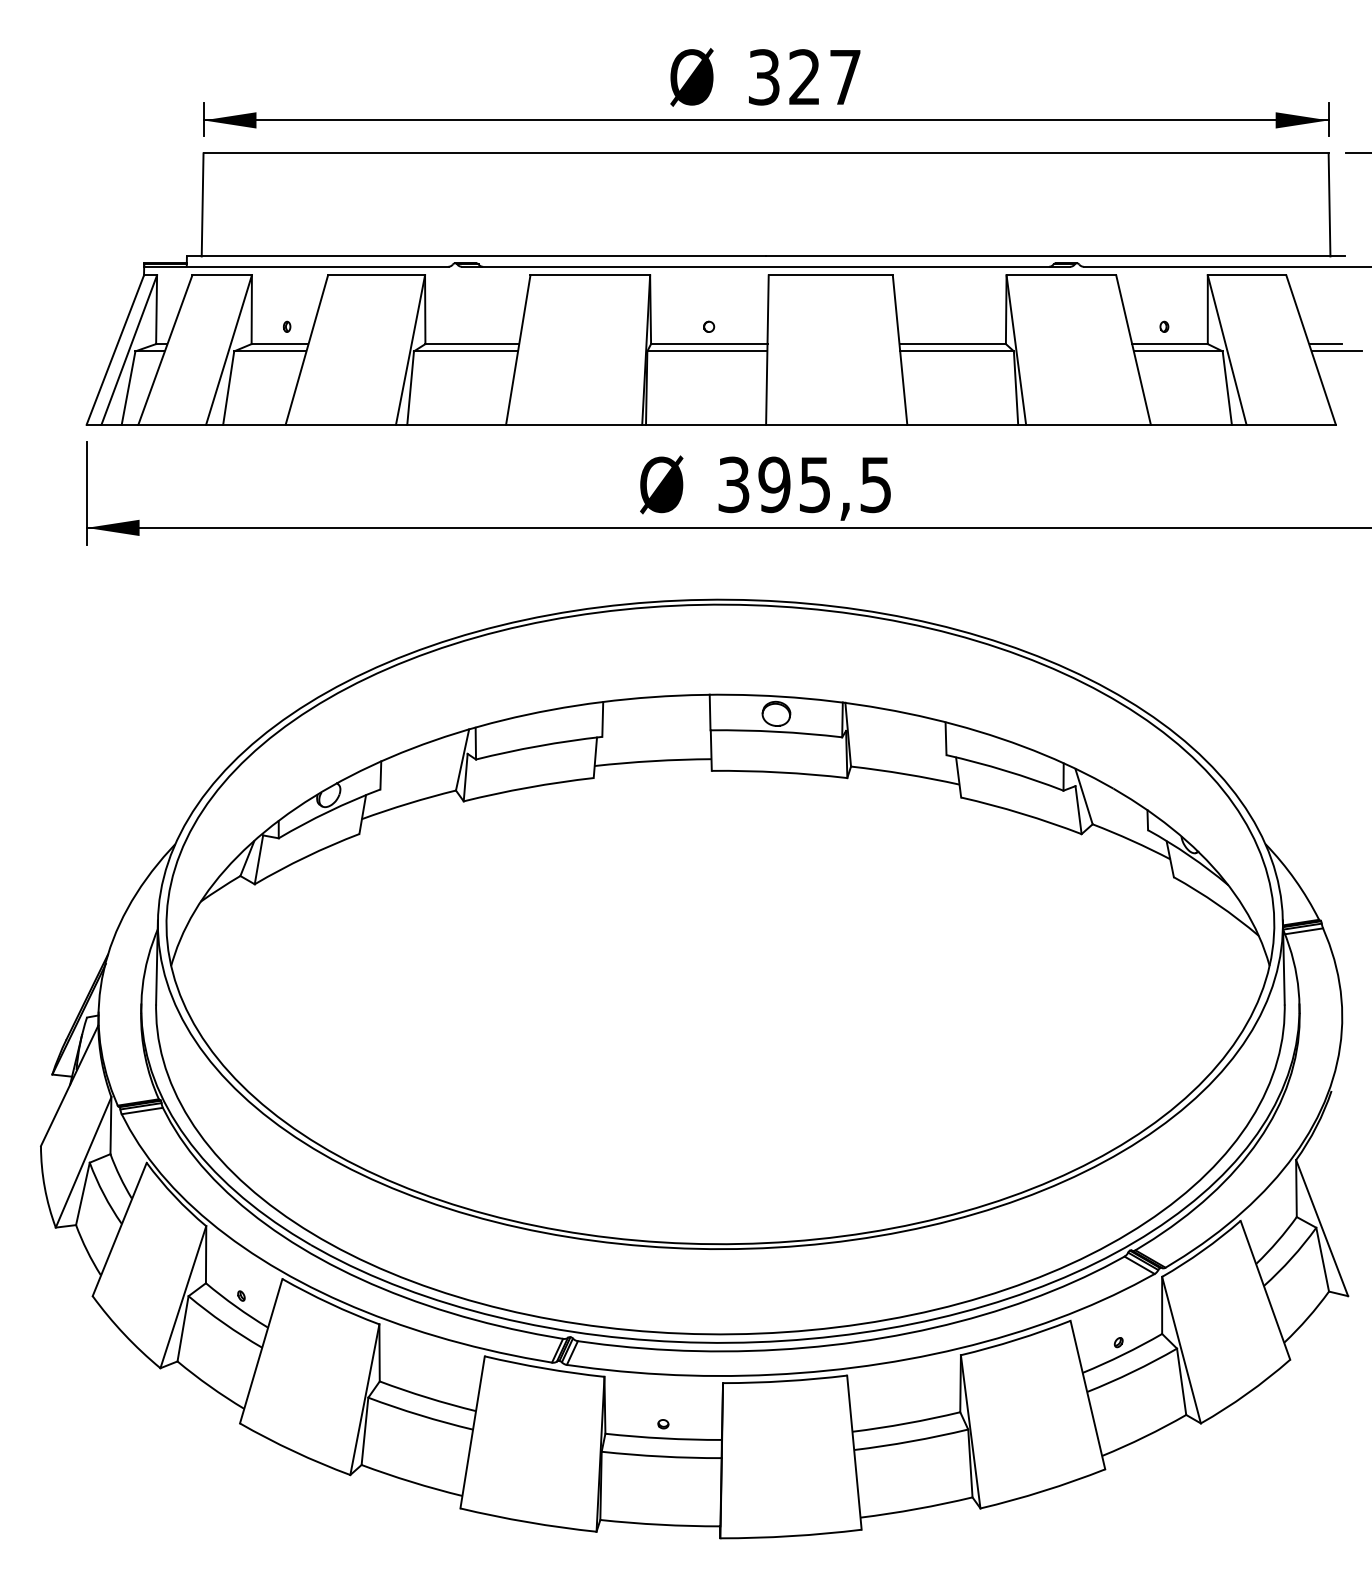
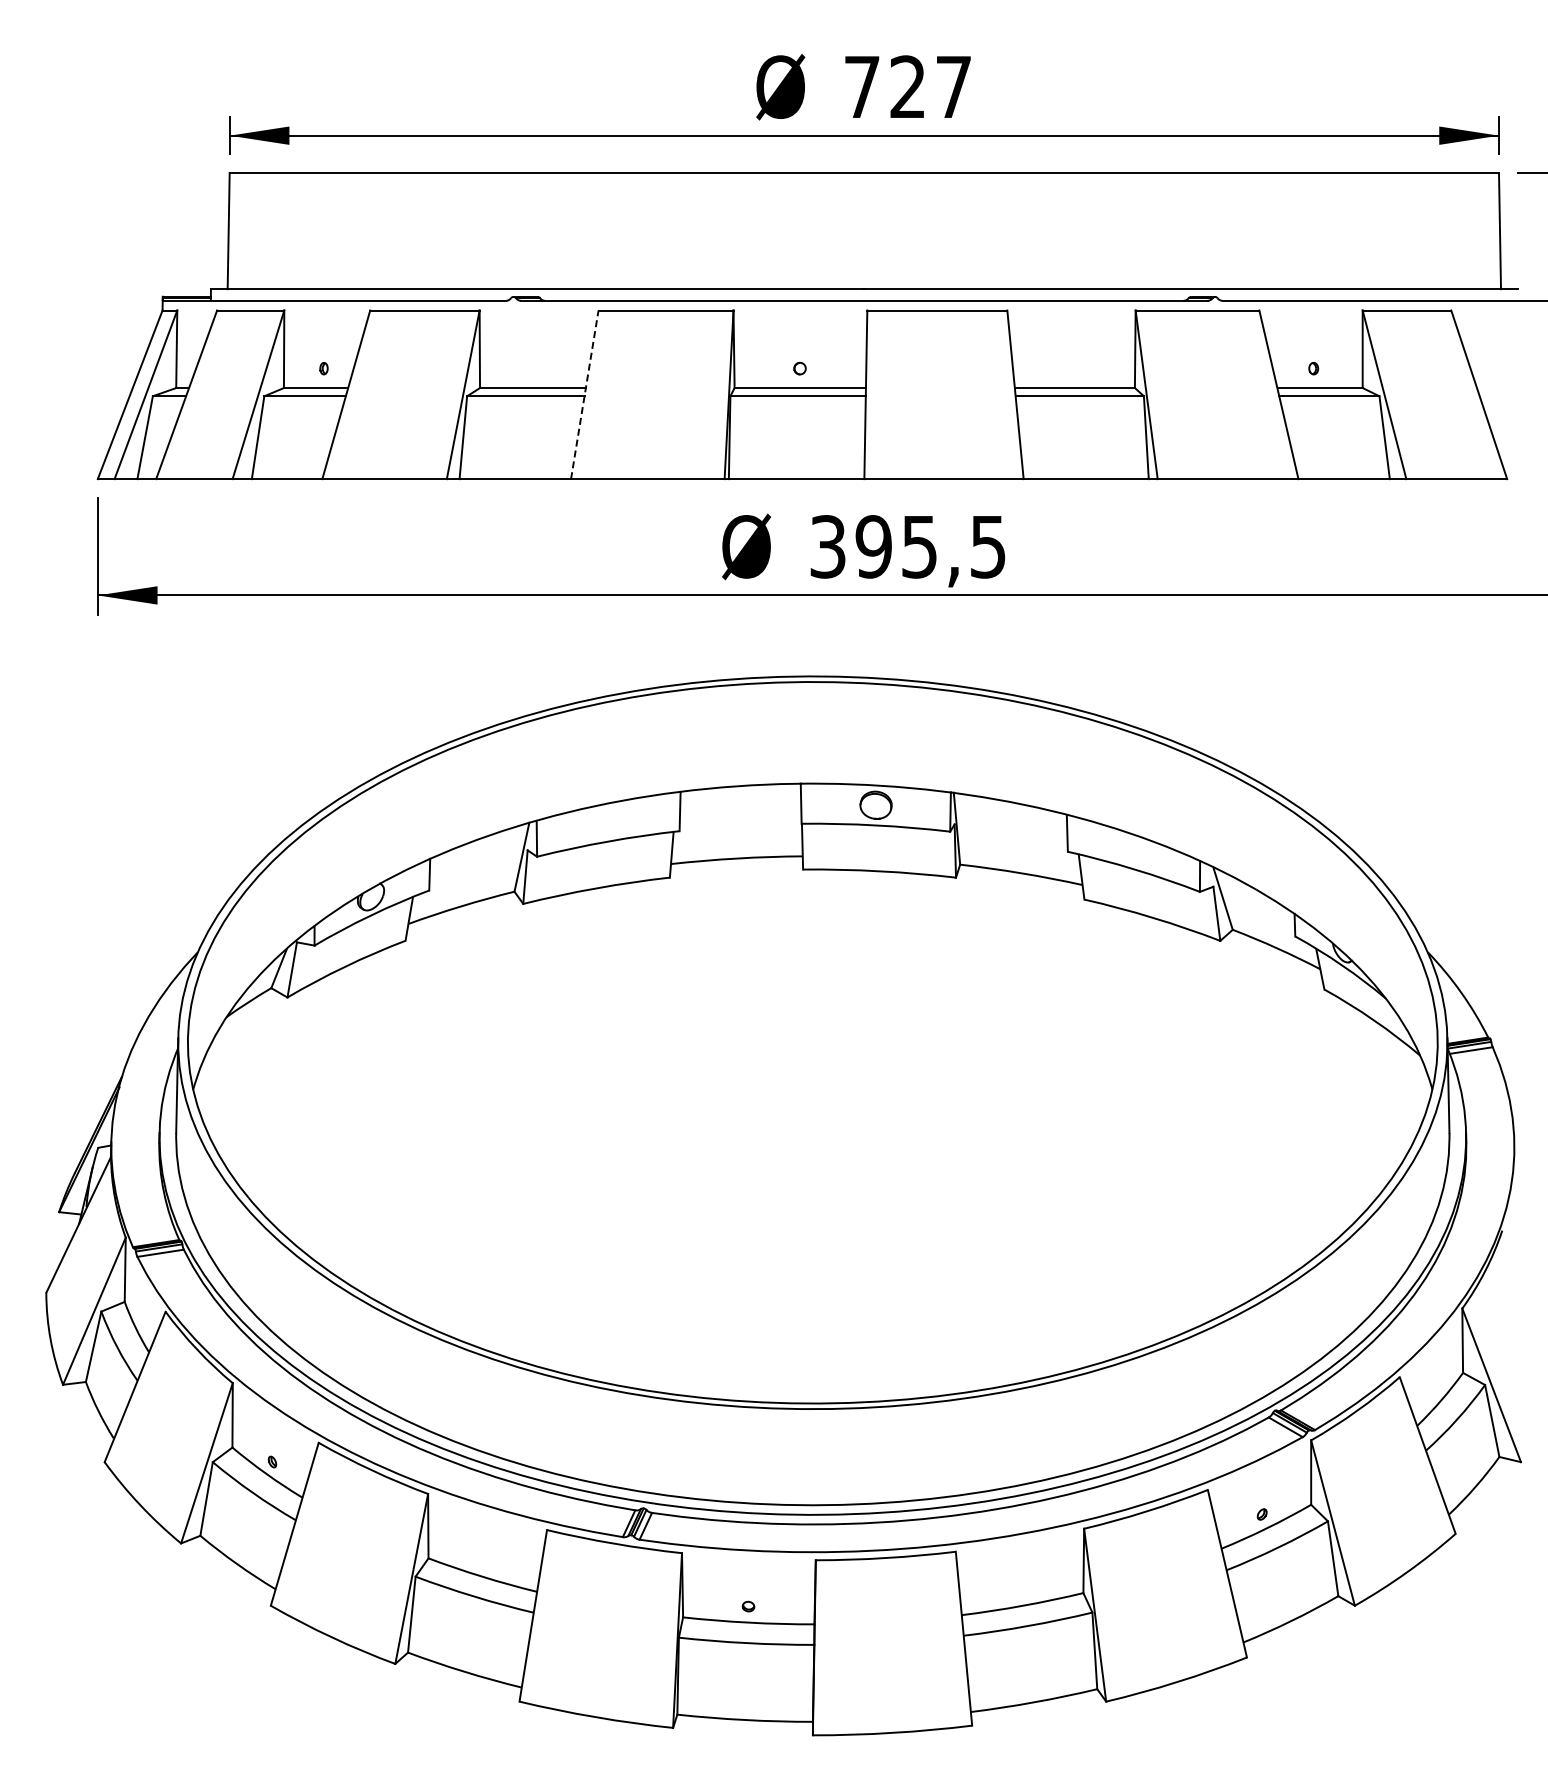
text: (764, 77) -> (862, 87), 327 -> 727
line: (1325, 344) -> (1495, 388), removed
line: (518, 349) -> (584, 394), solid -> dashed
line: (1336, 351) -> (1507, 396), removed

